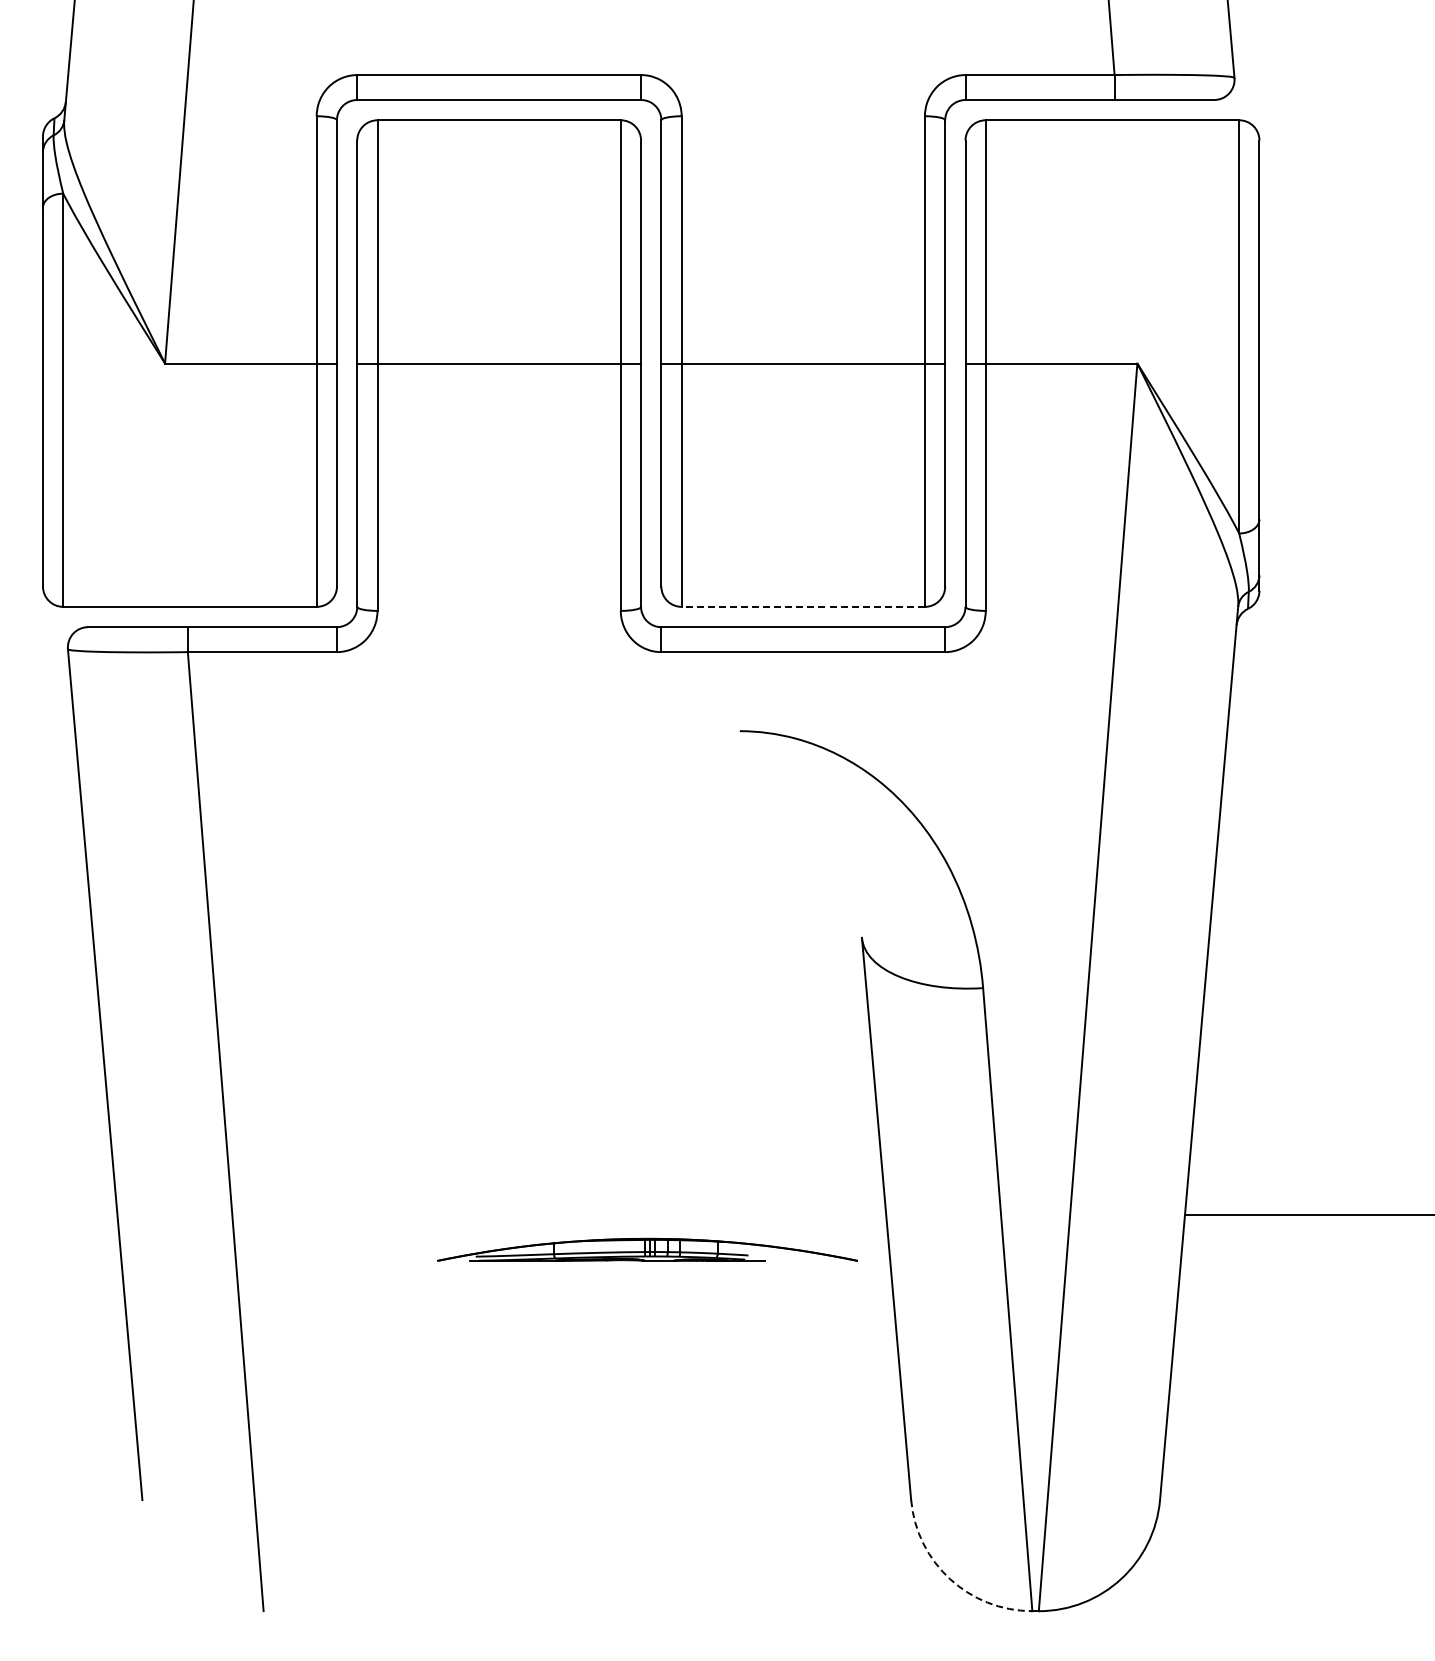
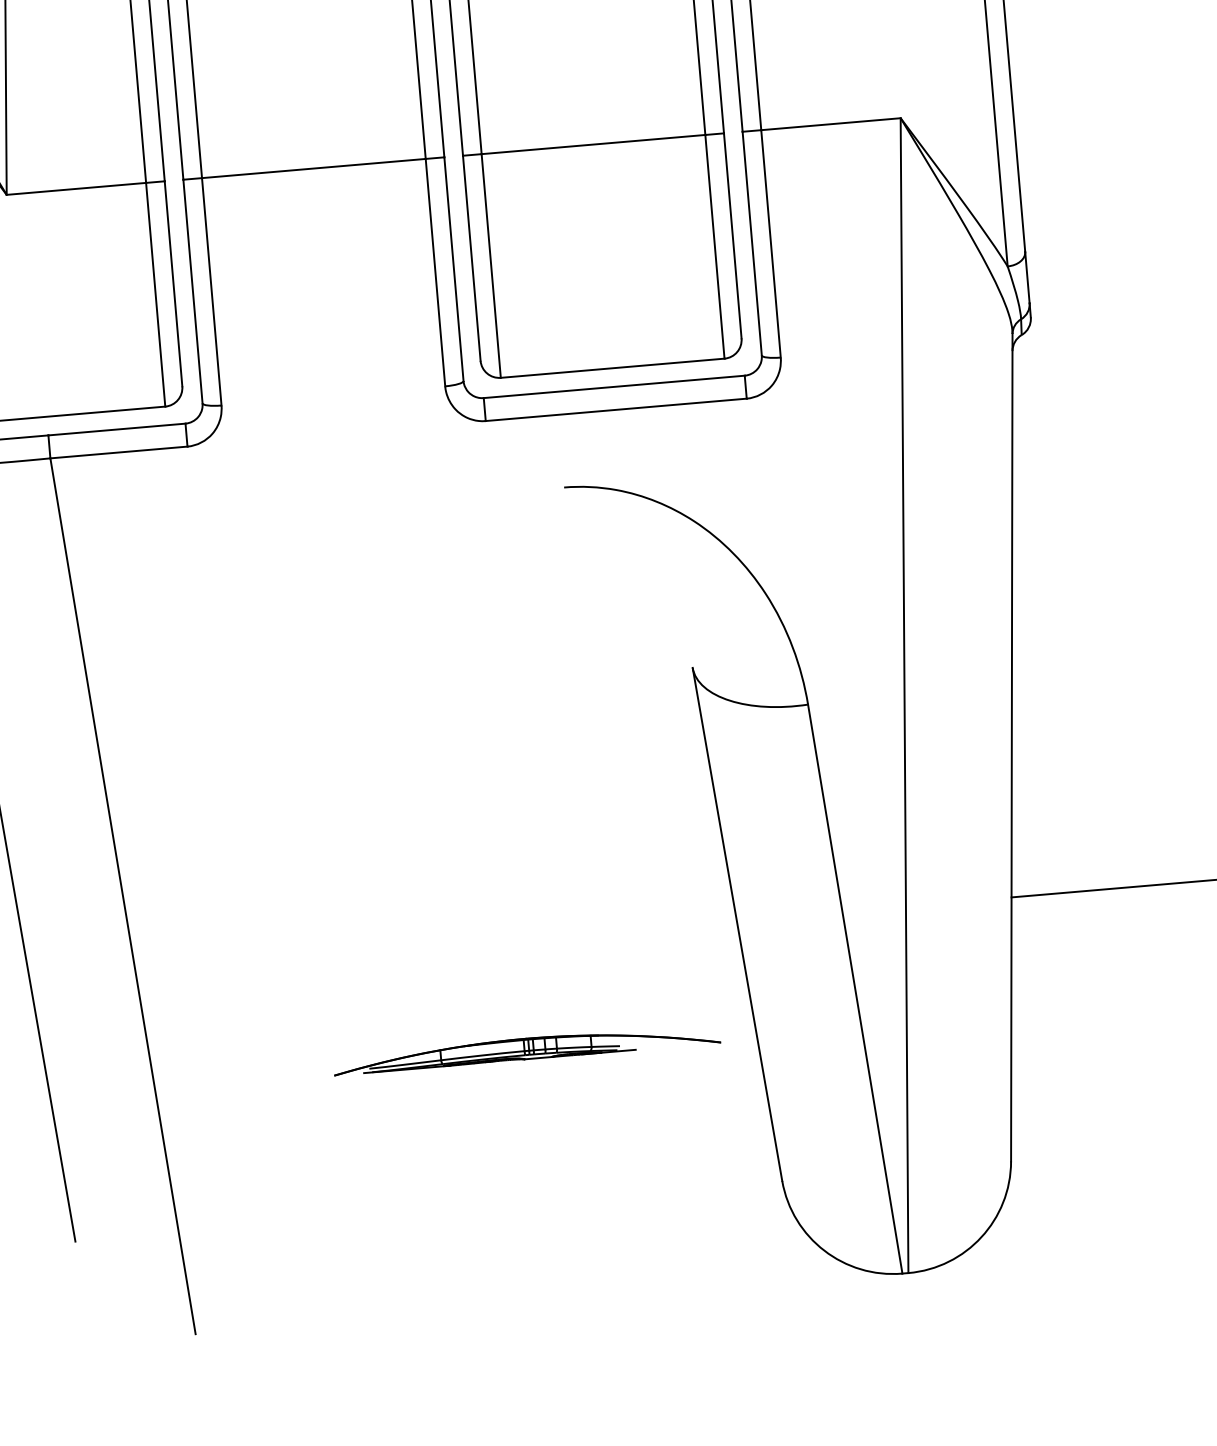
line: (803, 606) -> (612, 367), dashed -> solid
part: (647, 1249) -> (526, 1048), moved
arc: (950, 1579) -> (824, 1250), dashed -> solid

